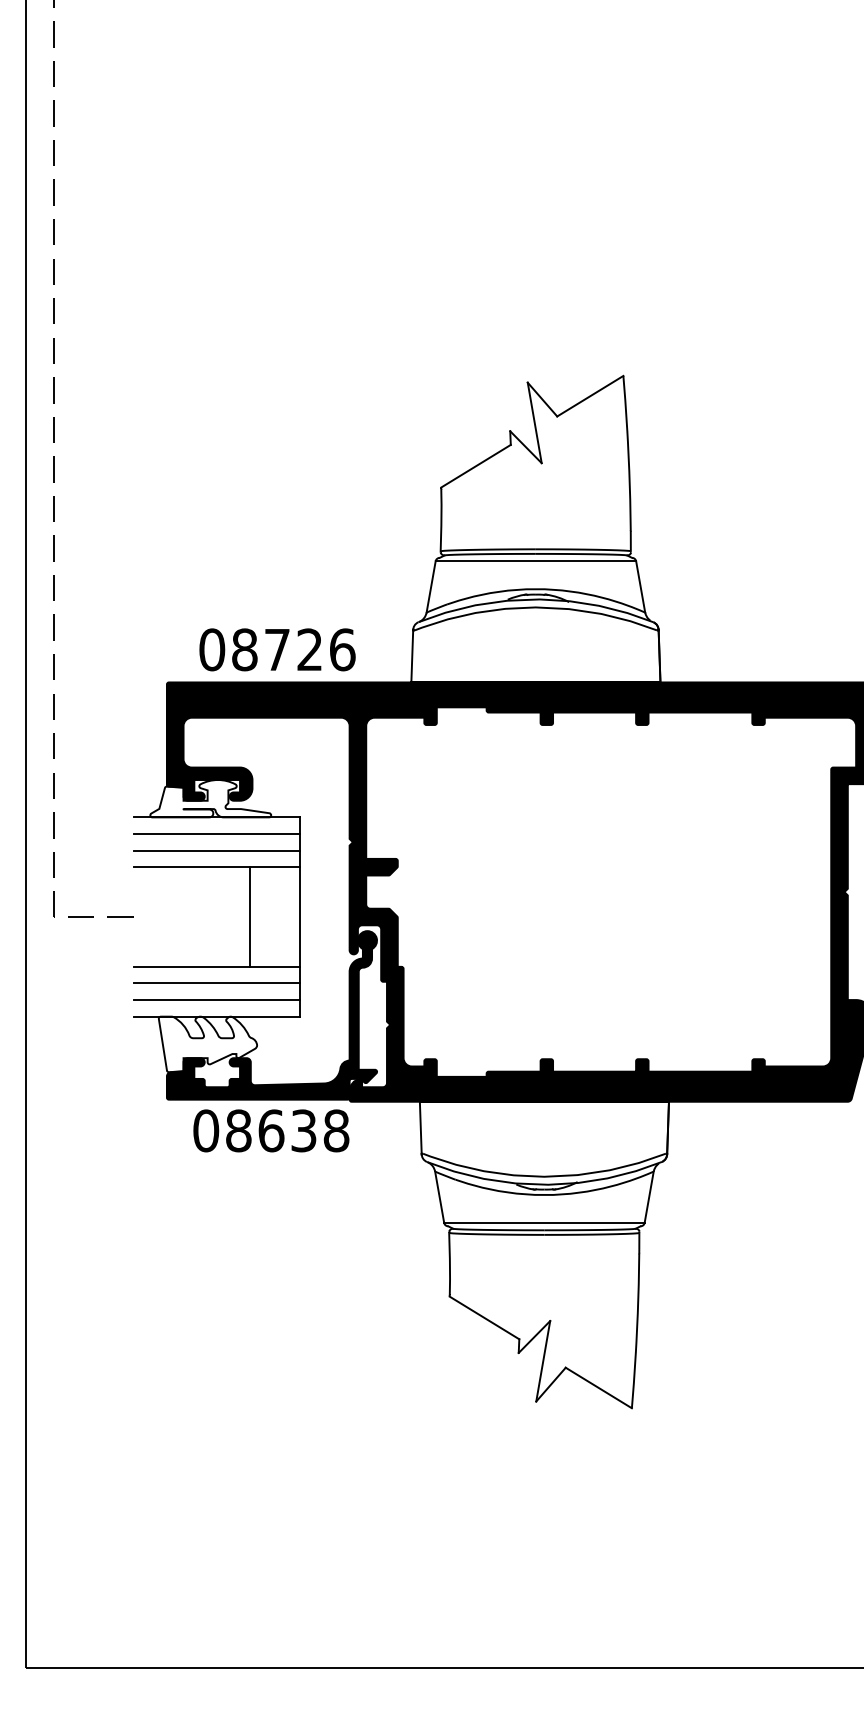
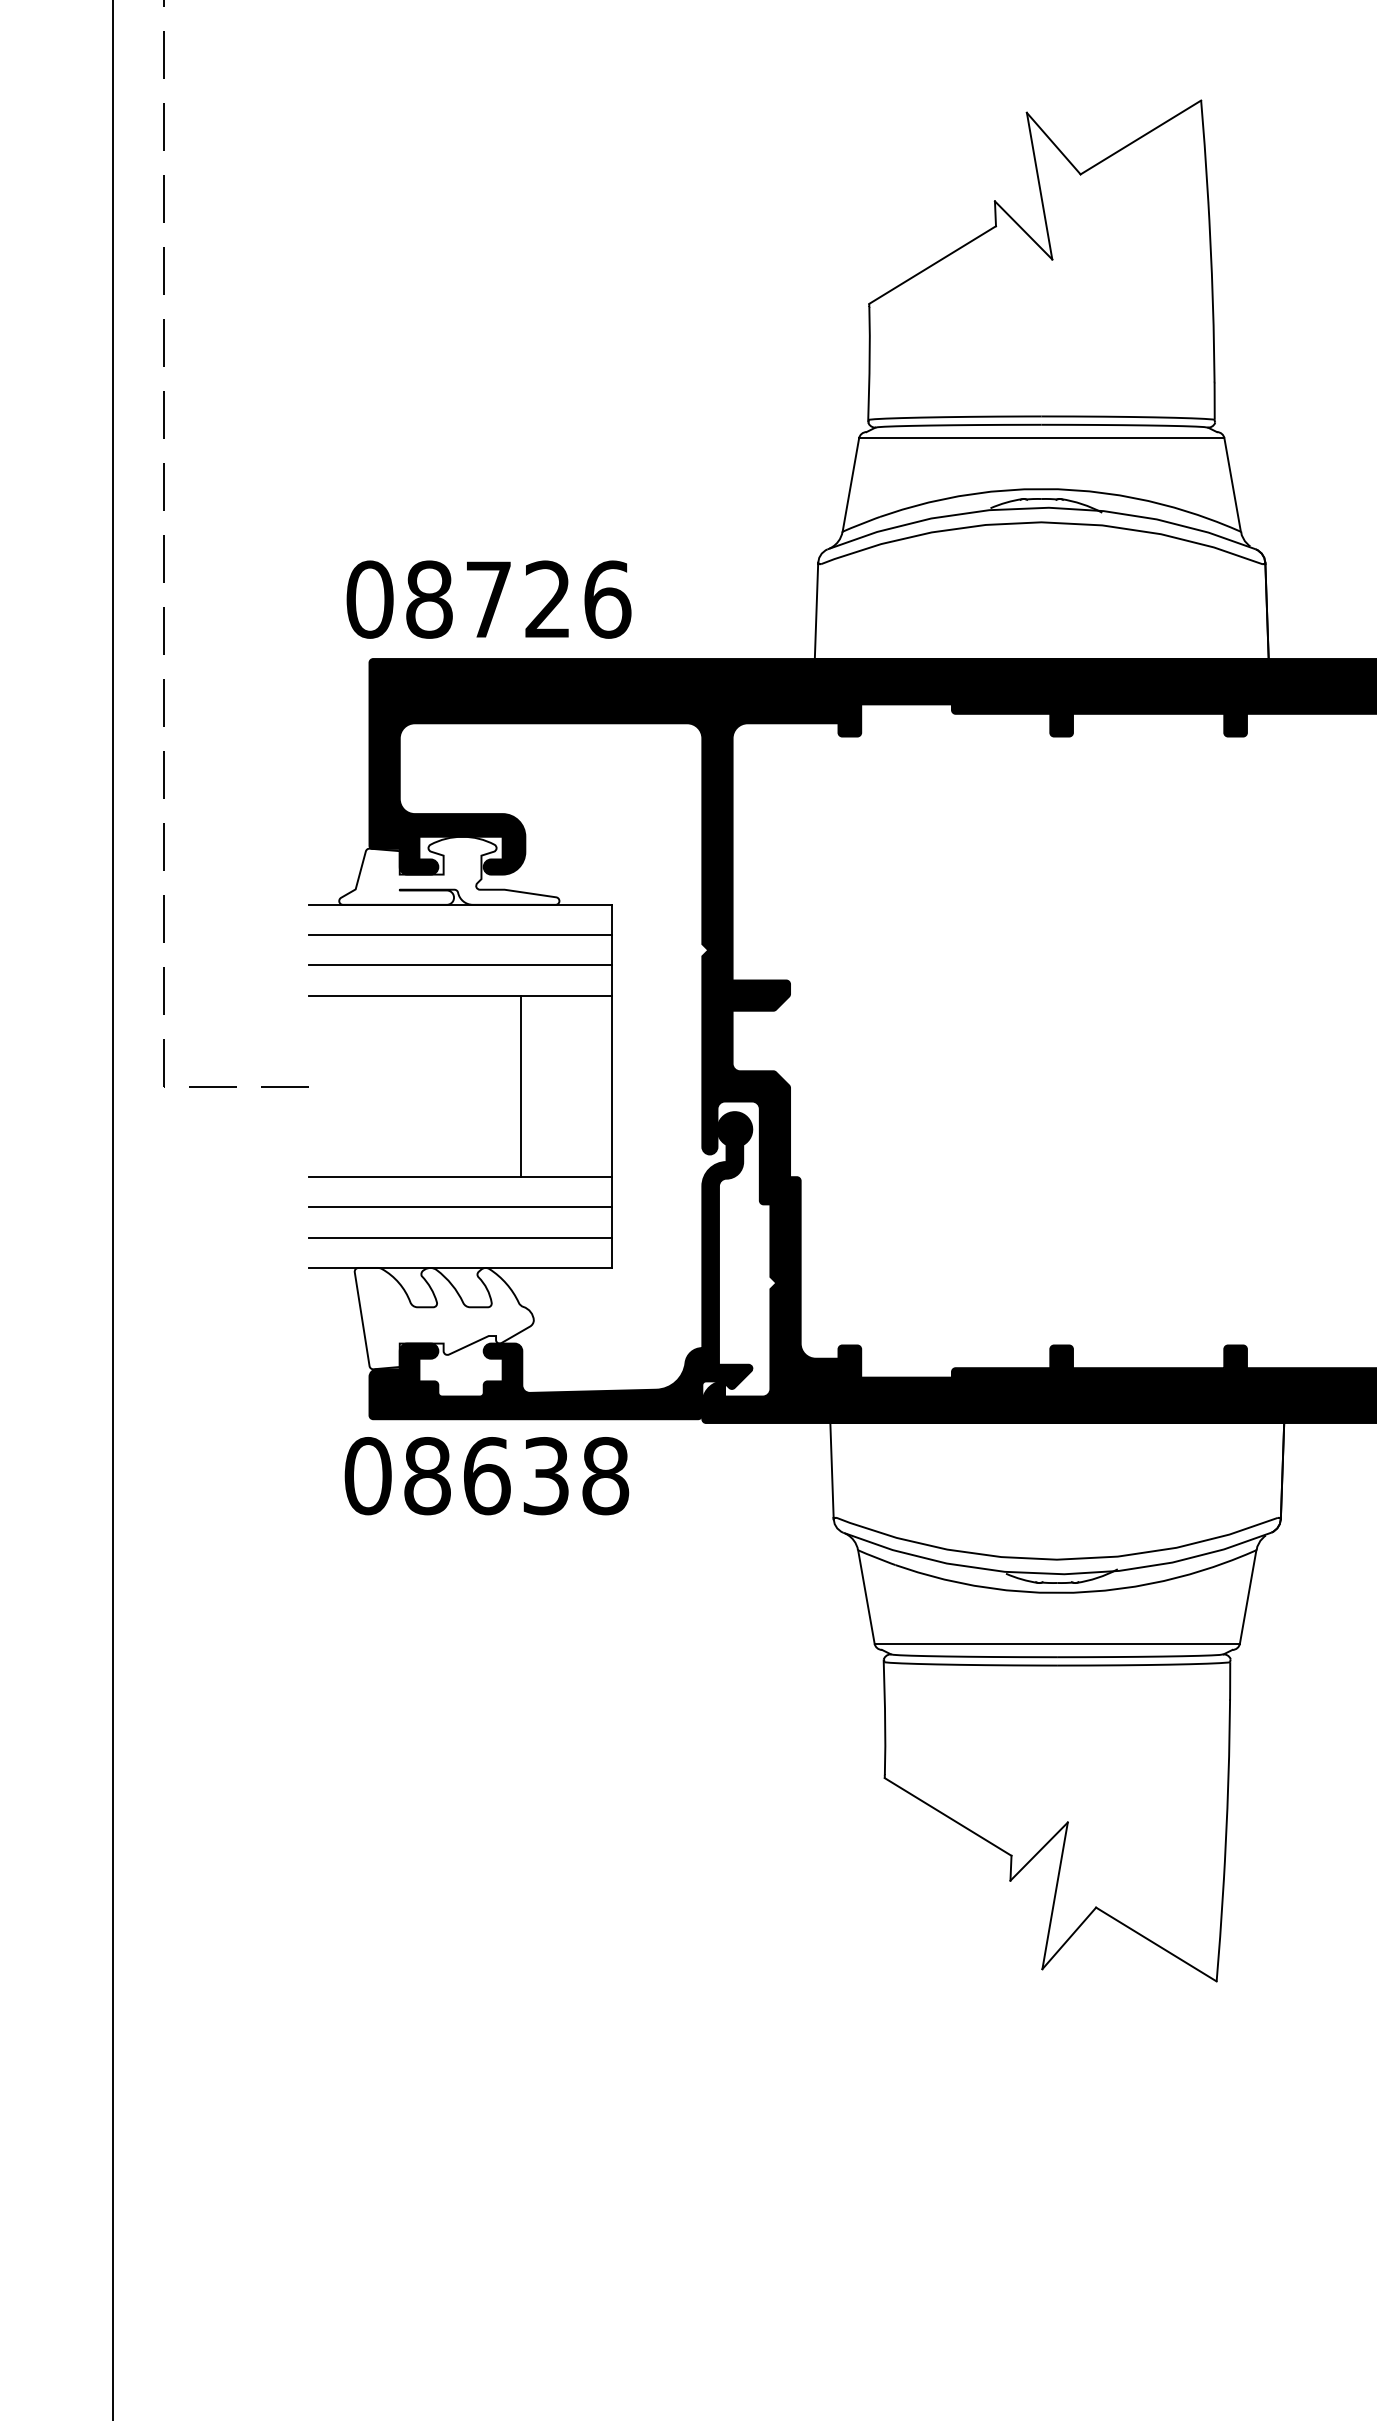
text: (277, 649) -> (488, 598), moved
text: (271, 1130) -> (487, 1475), moved

